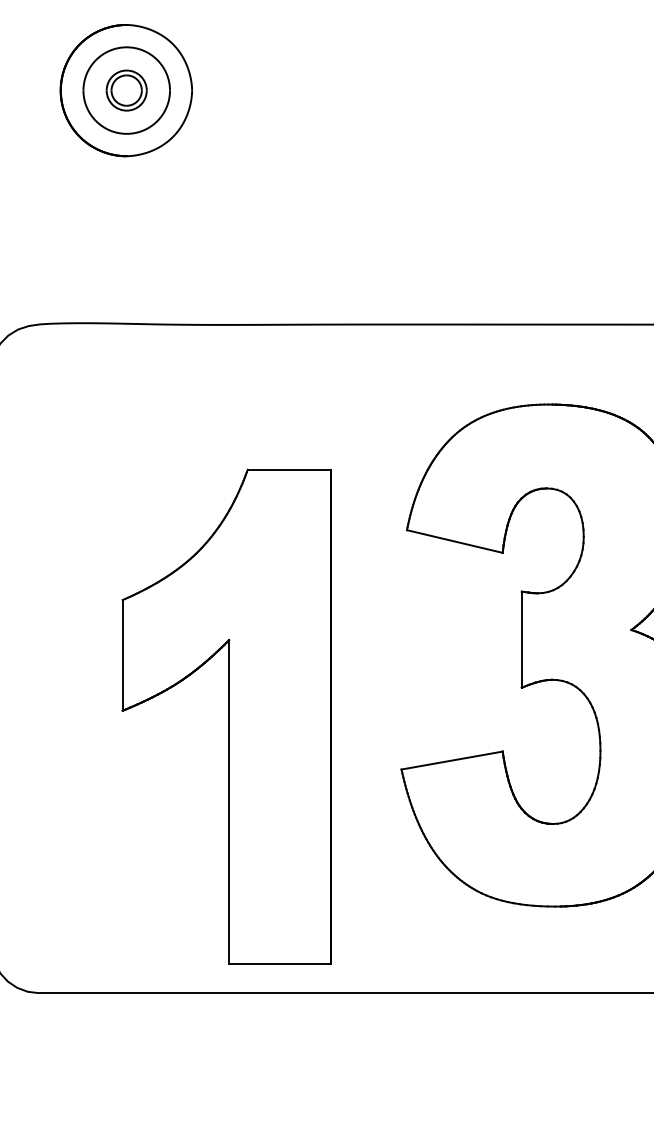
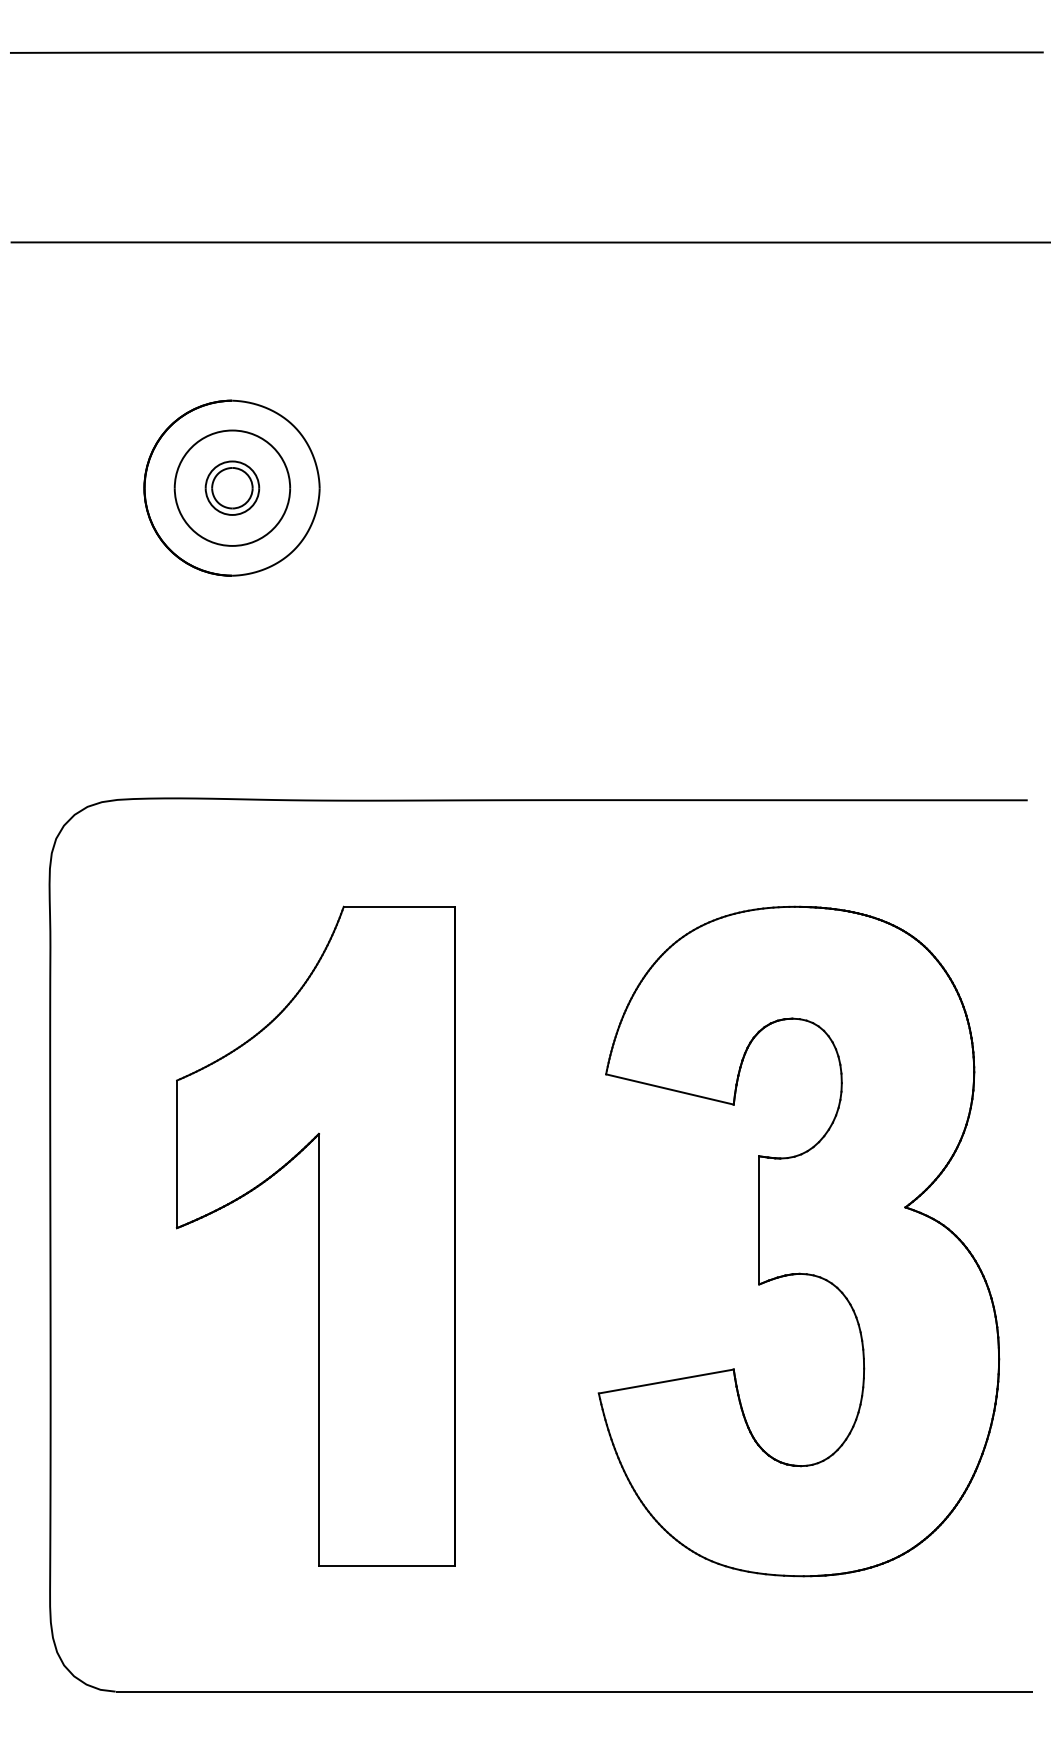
part: (226, 716) -> (315, 1235), moved

